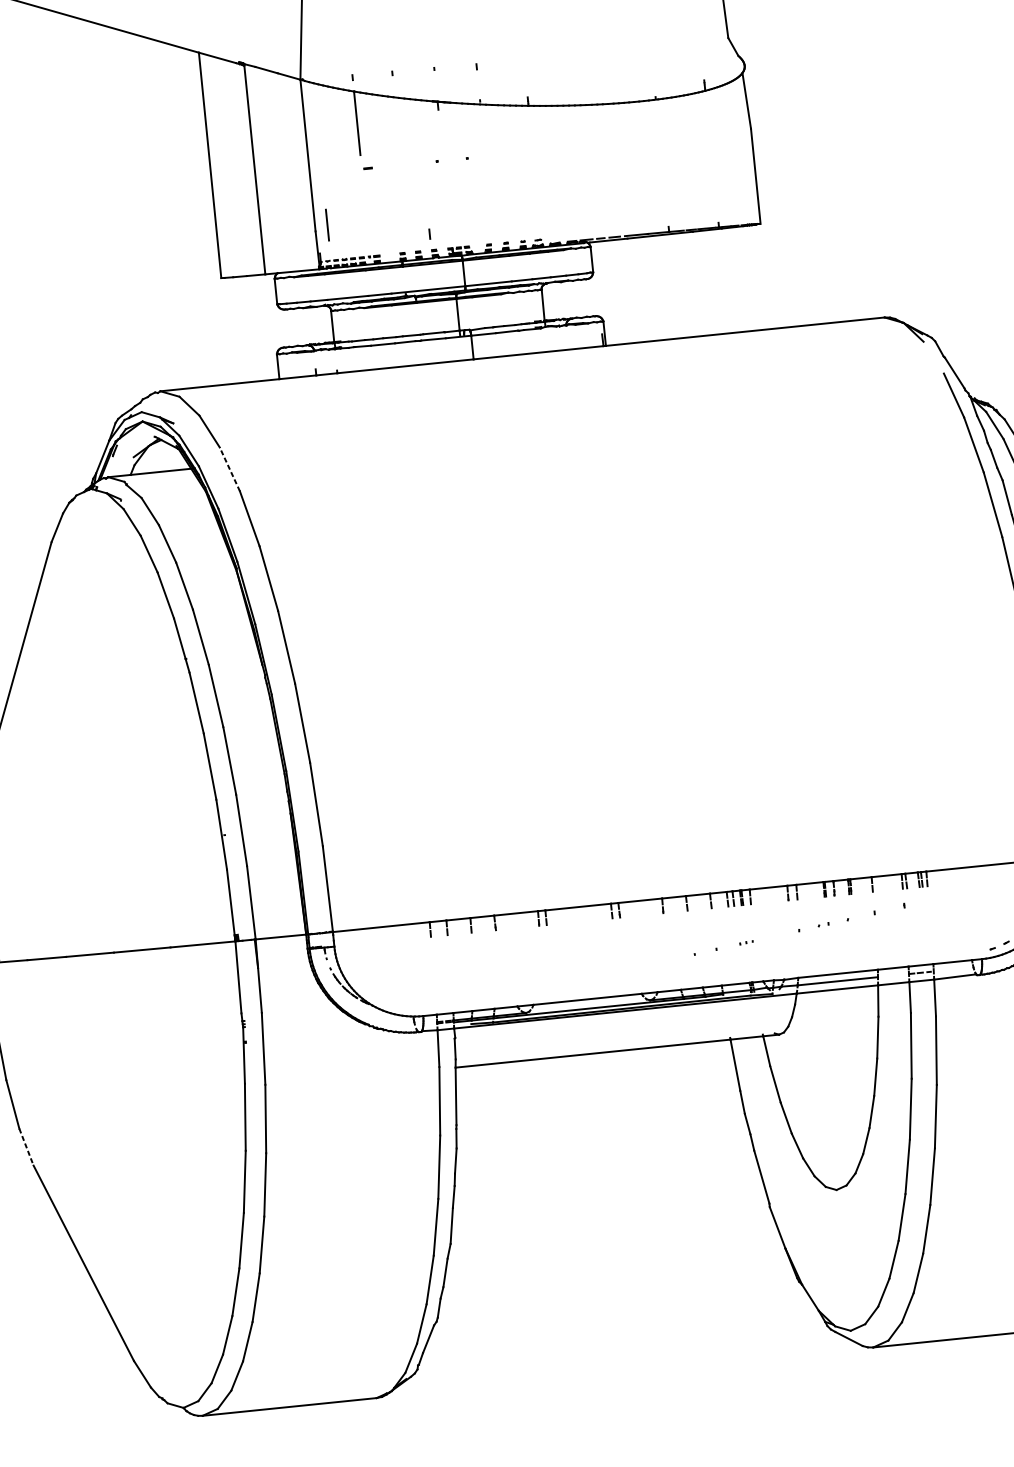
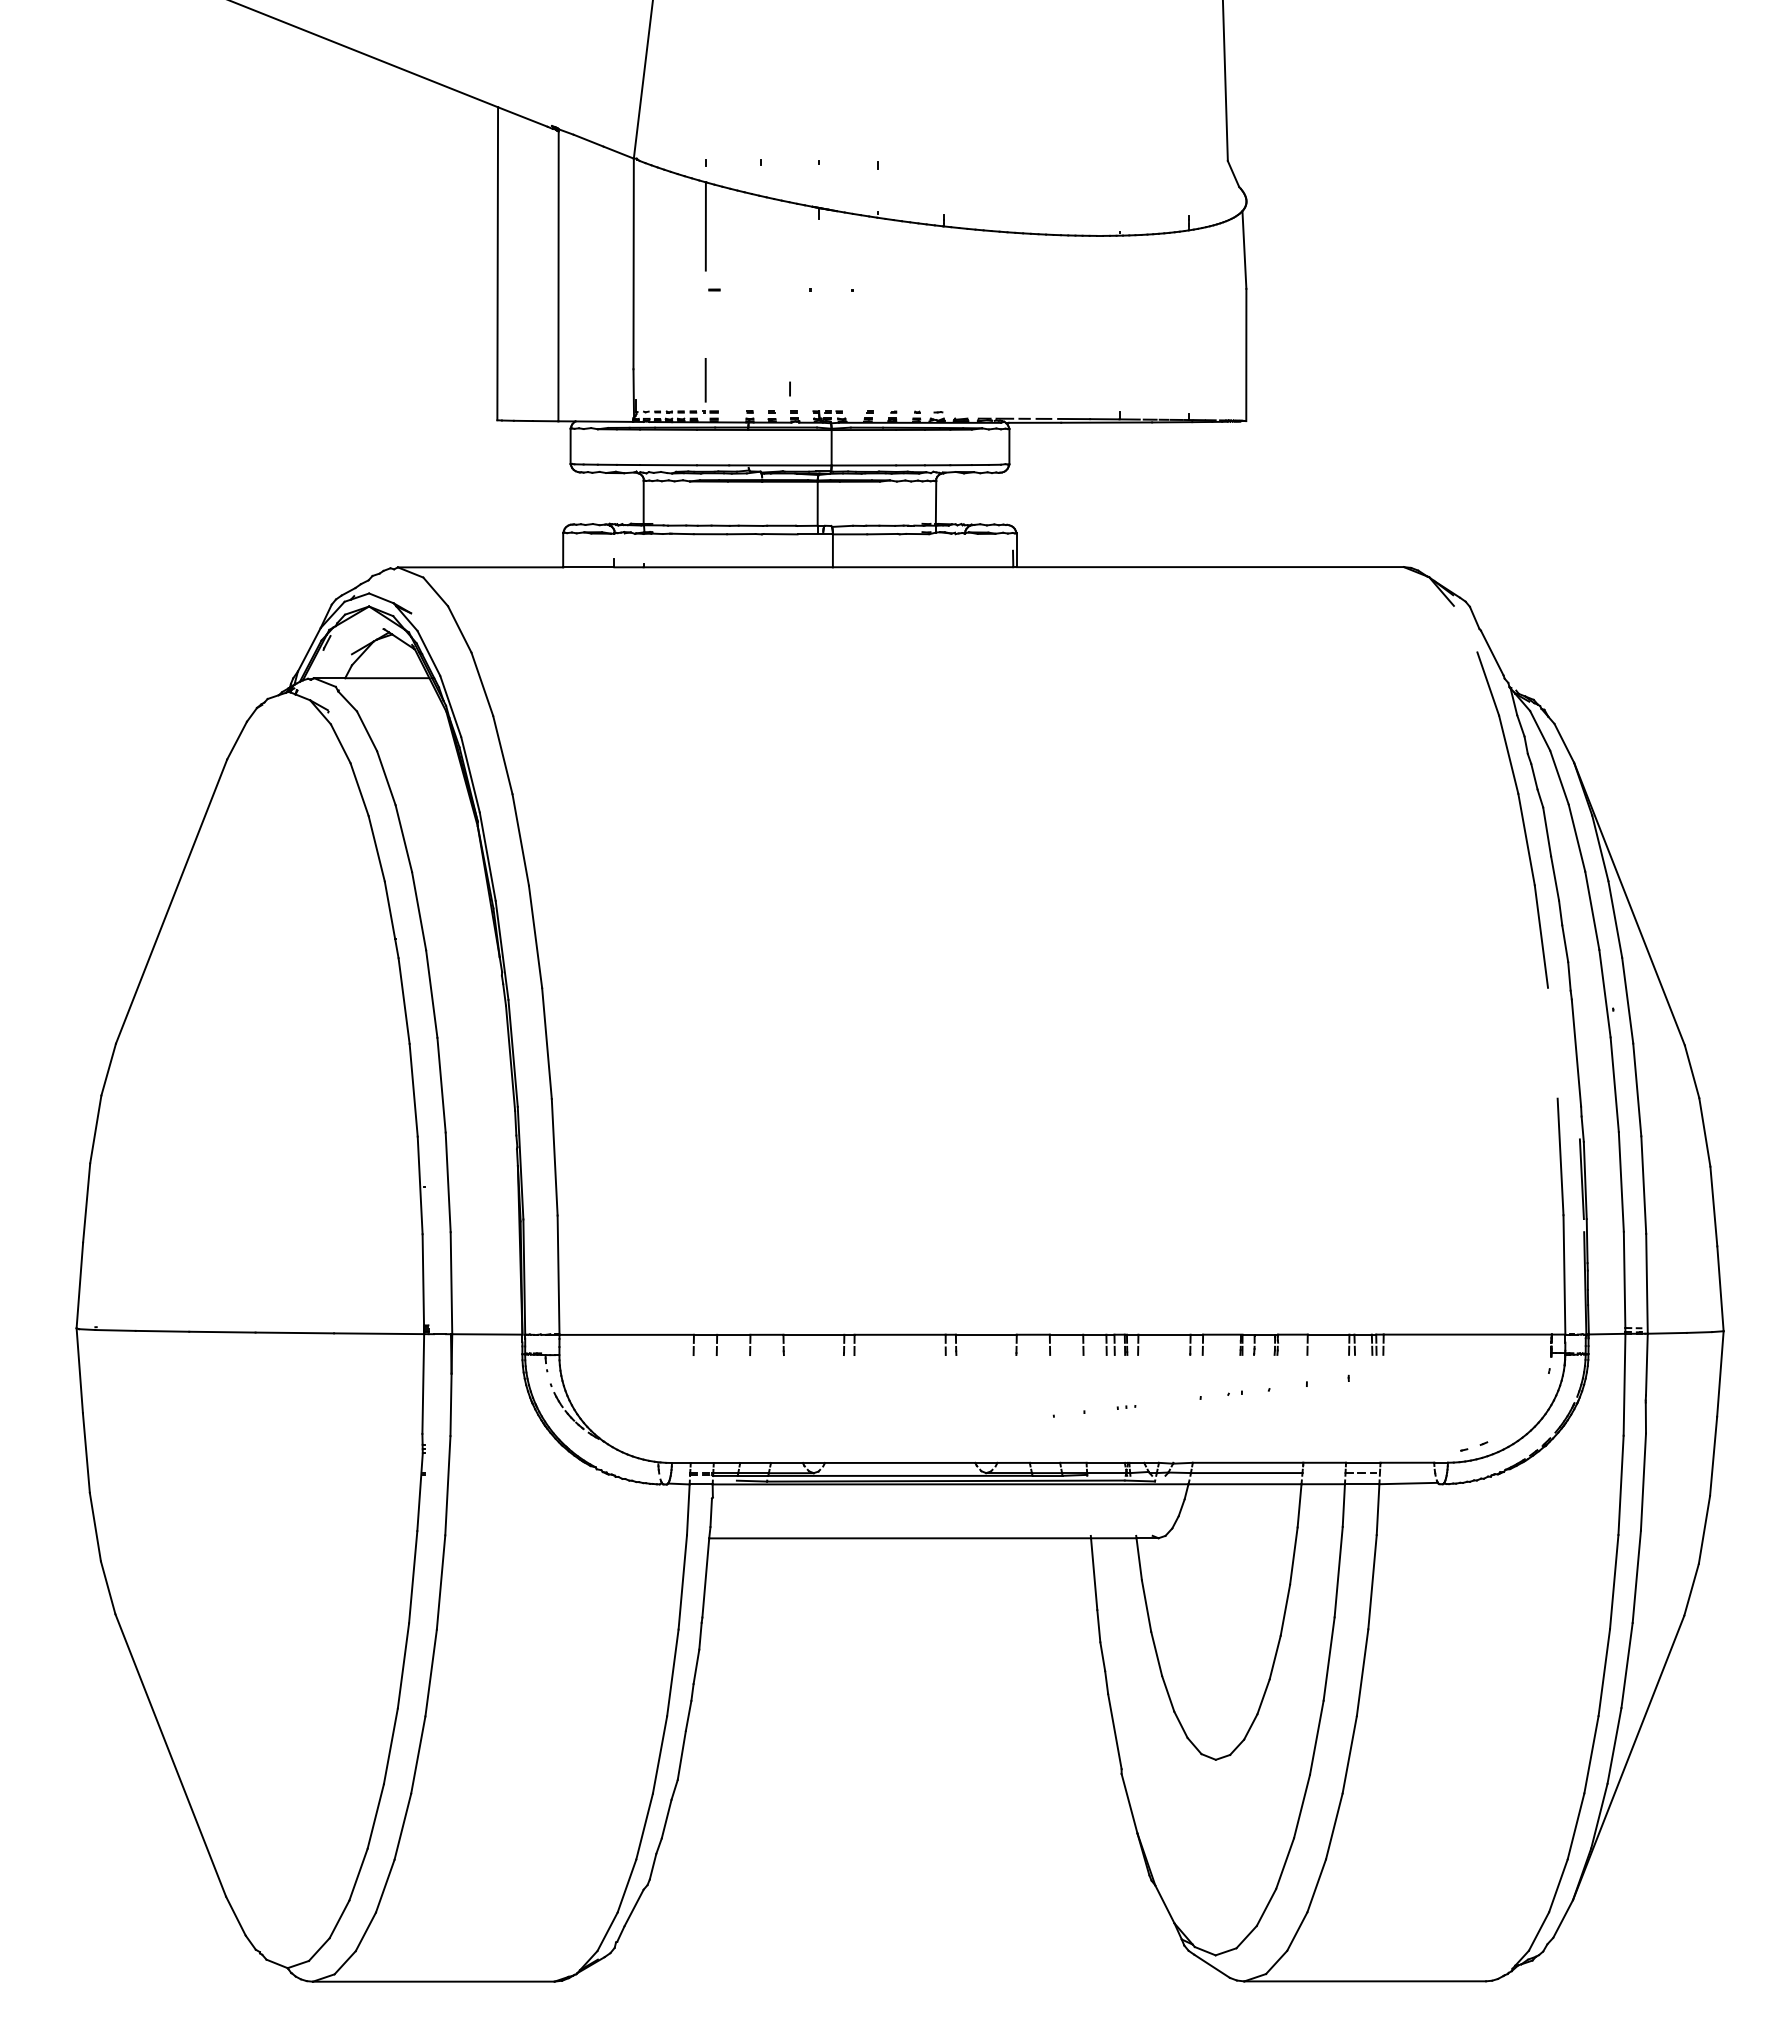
line: (327, 225) -> (705, 380), moved
line: (229, 468) -> (482, 683), dashed -> solid
line: (26, 1147) -> (108, 1588), dashed -> solid

